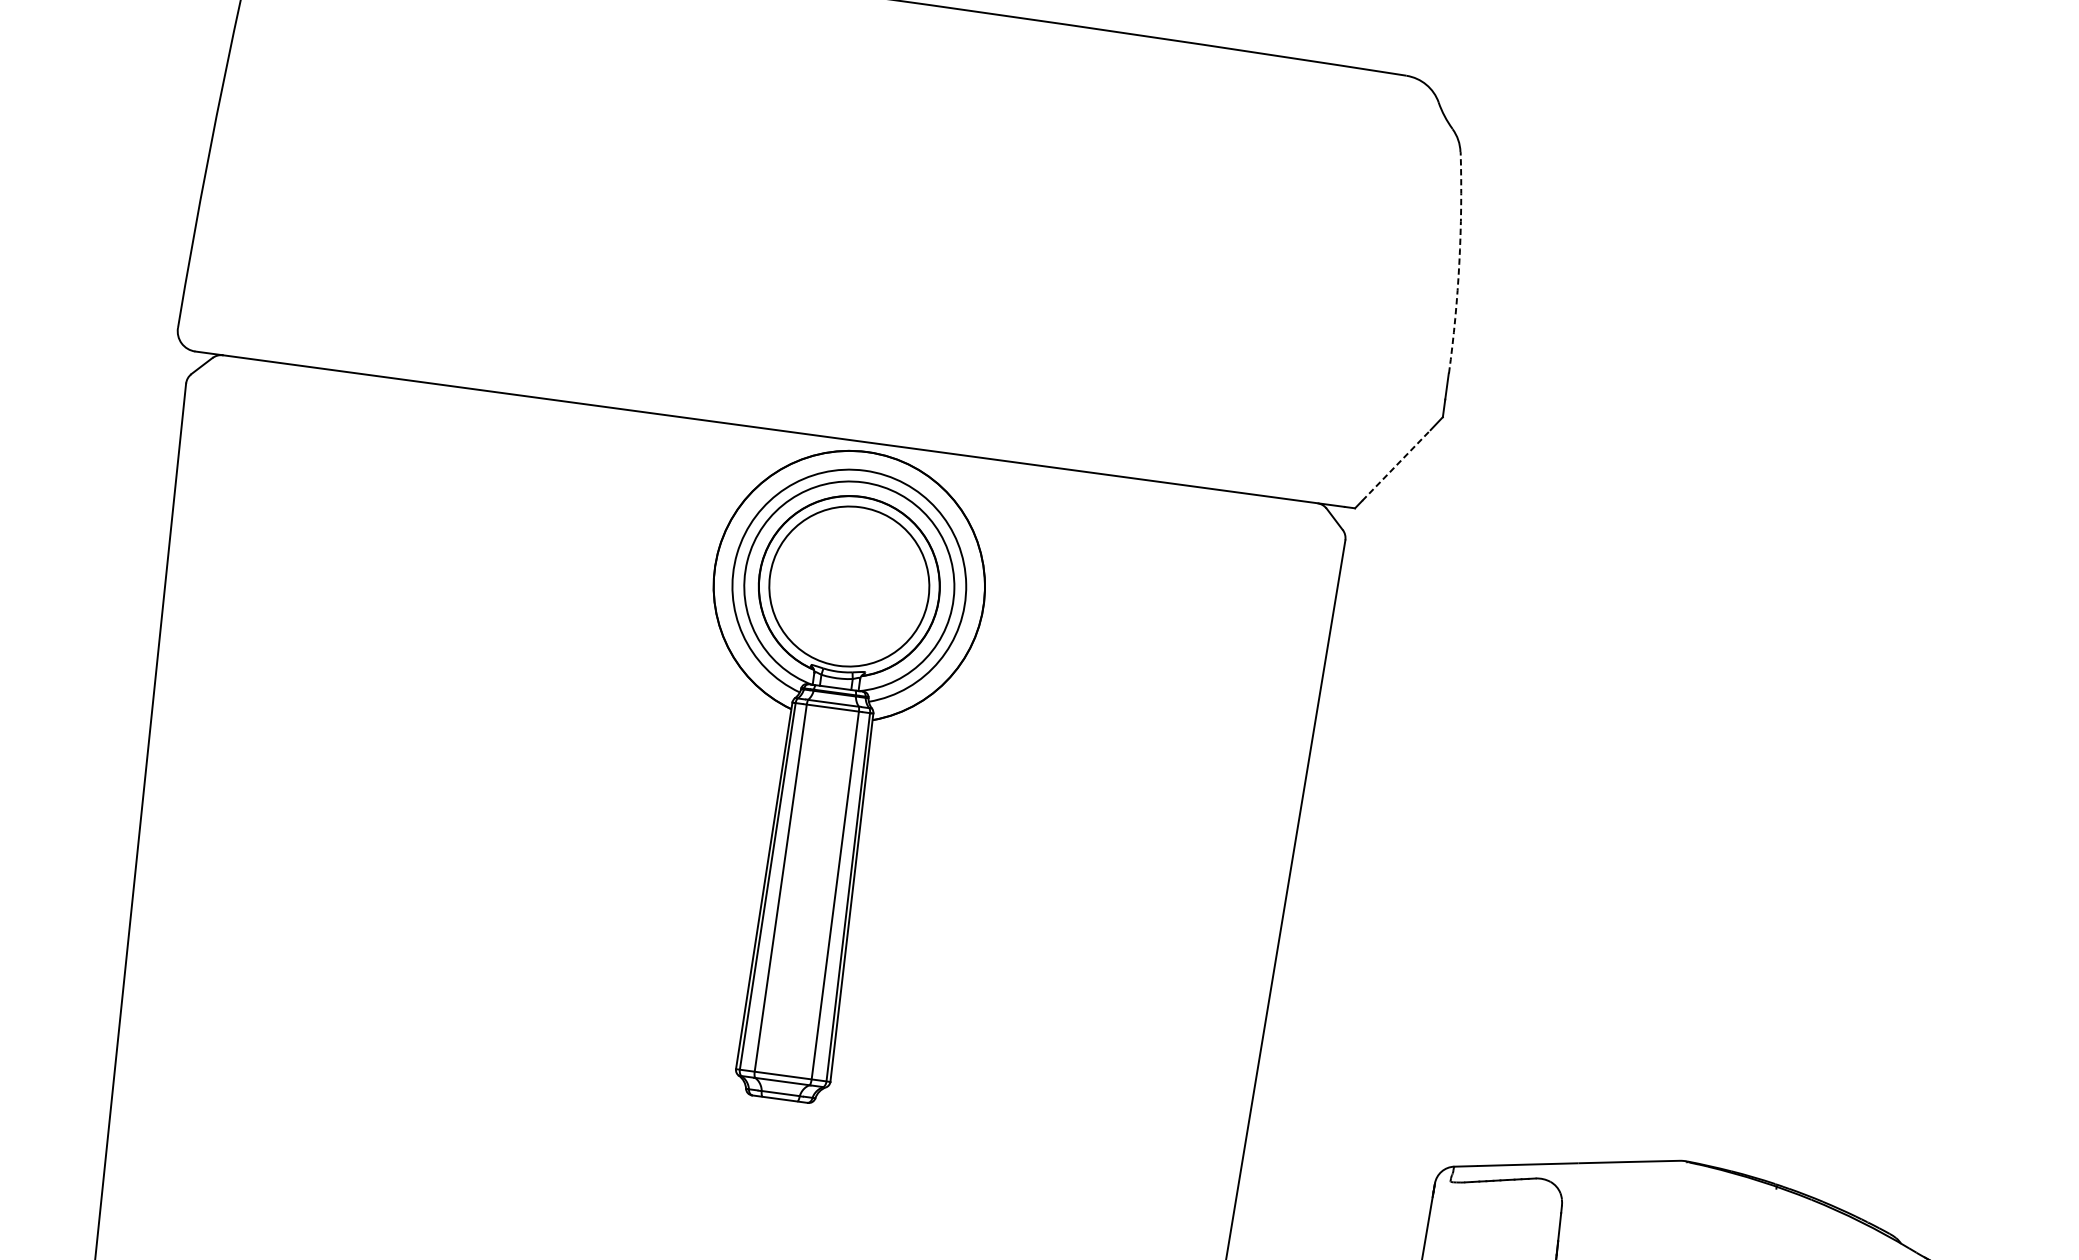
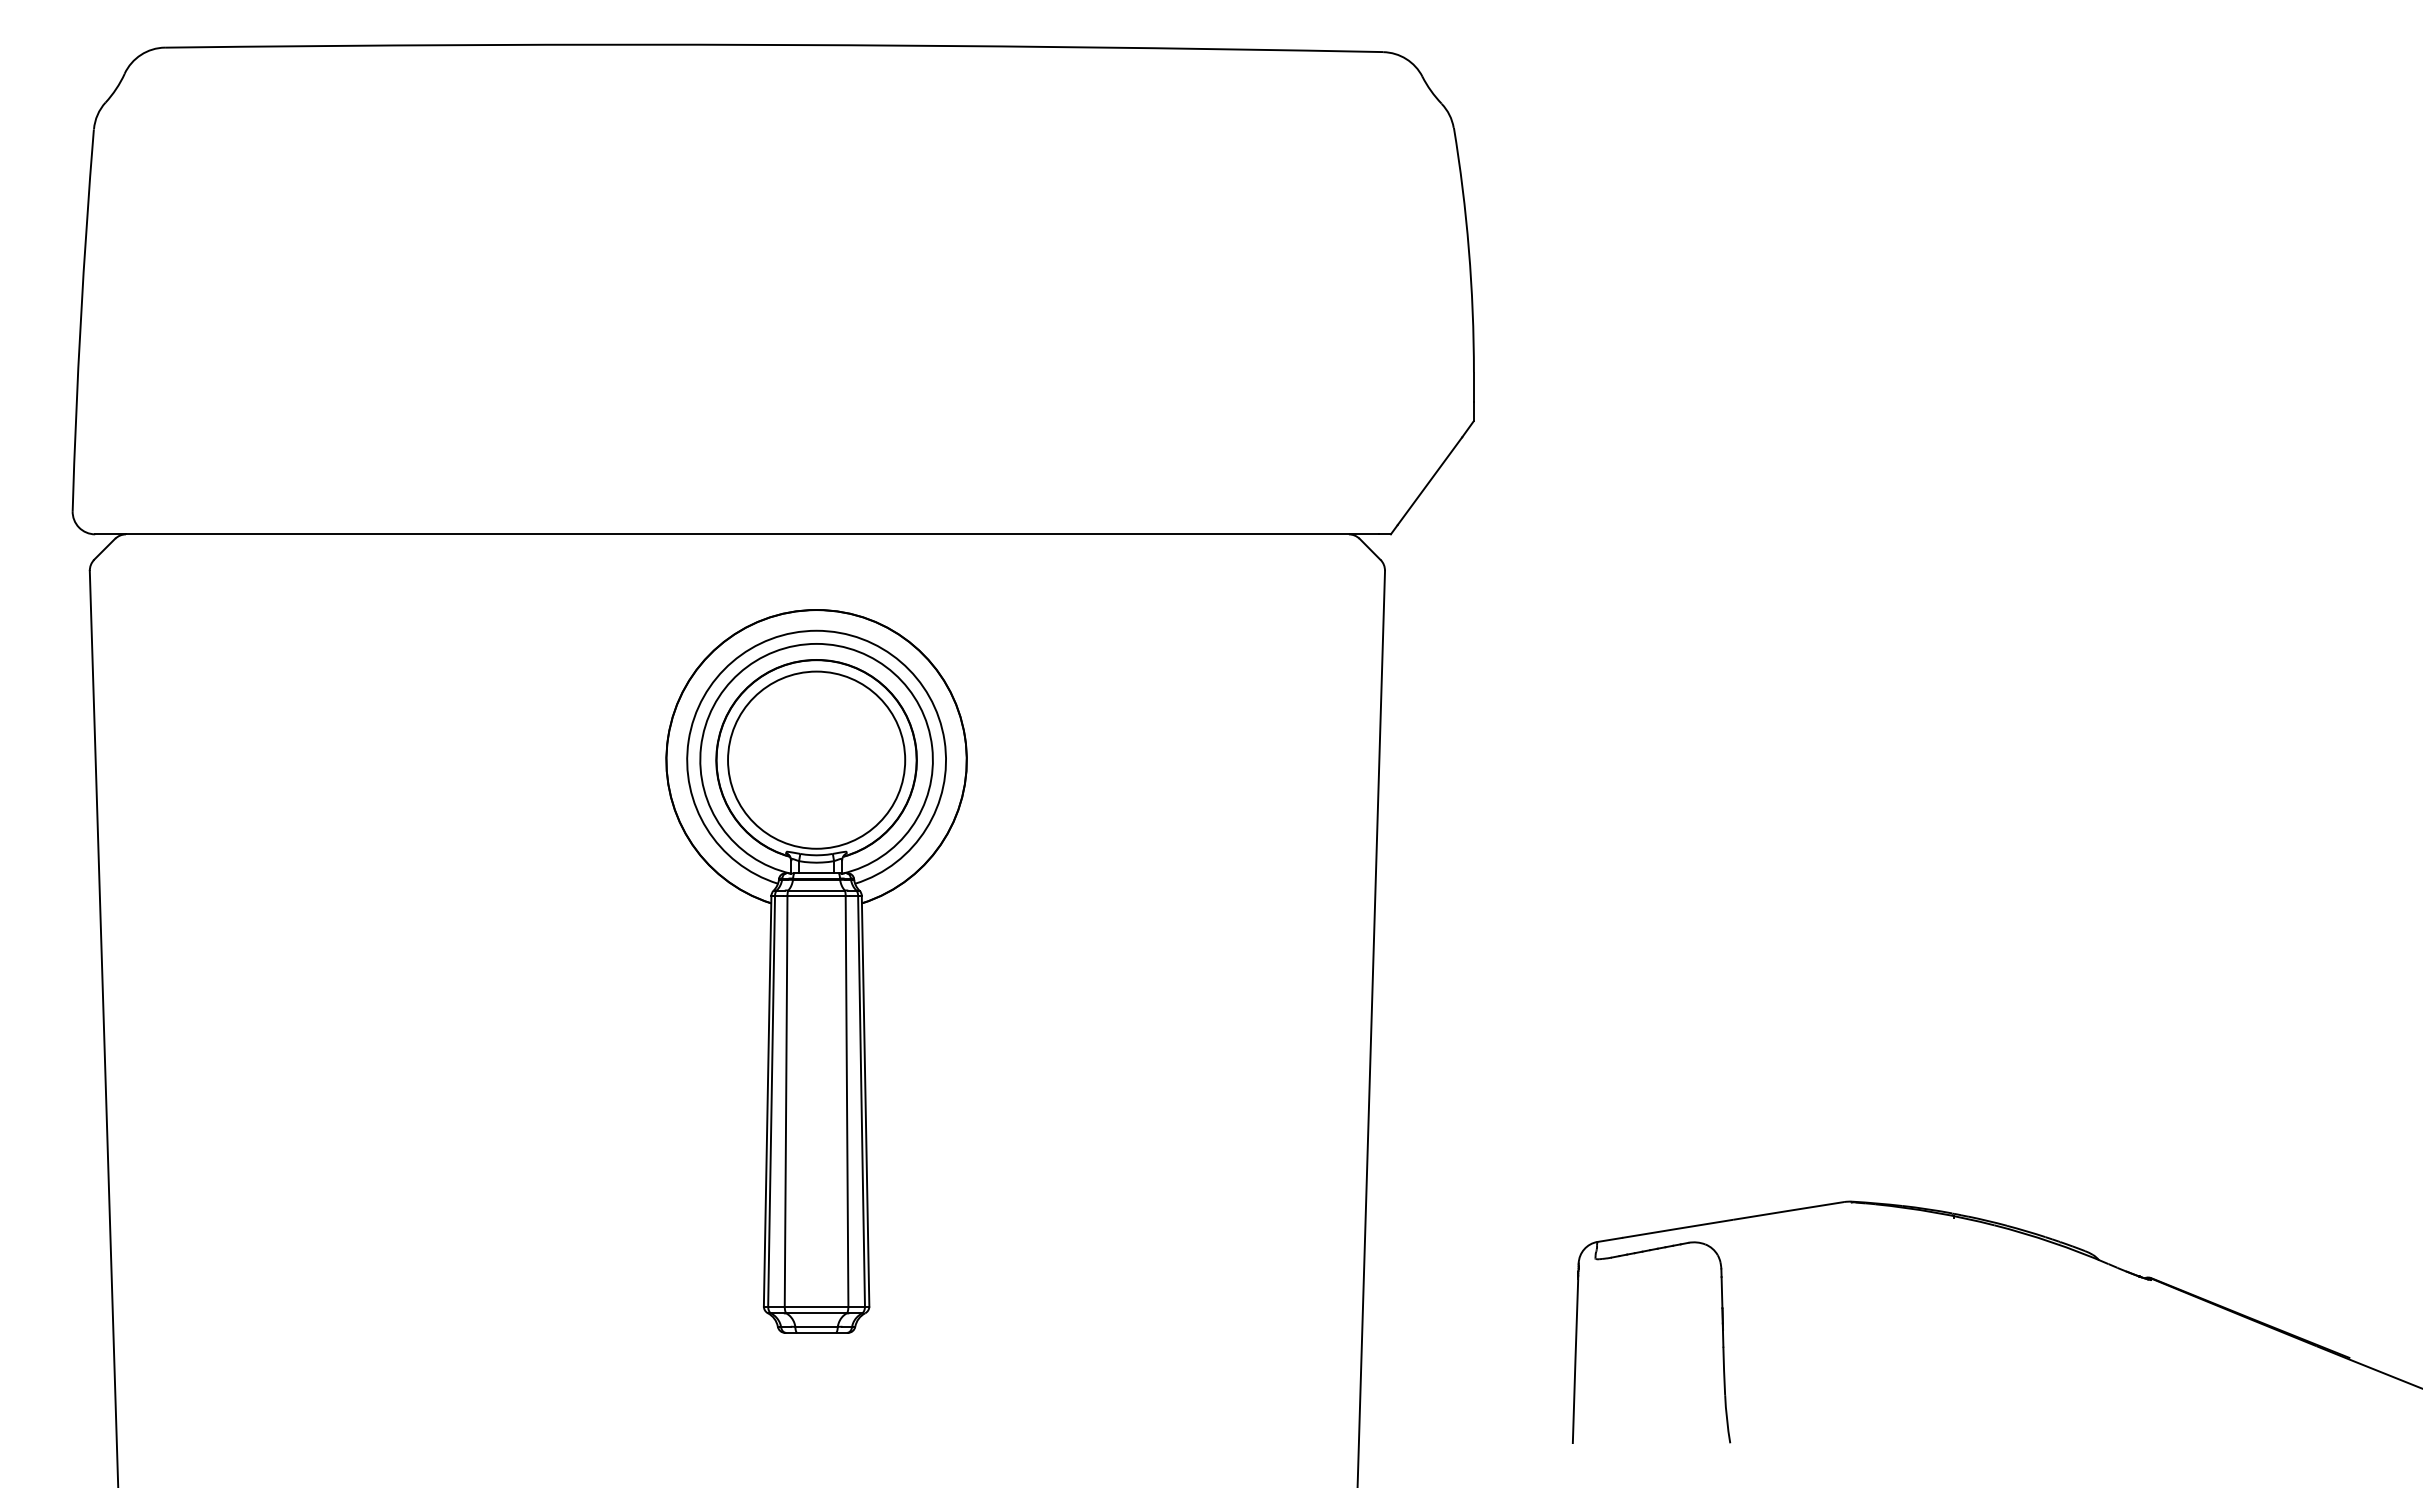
arc: (1459, 262) -> (1468, 249), dashed -> solid
line: (1397, 464) -> (1430, 480), dashed -> solid
part: (823, 775) -> (816, 971), moved

